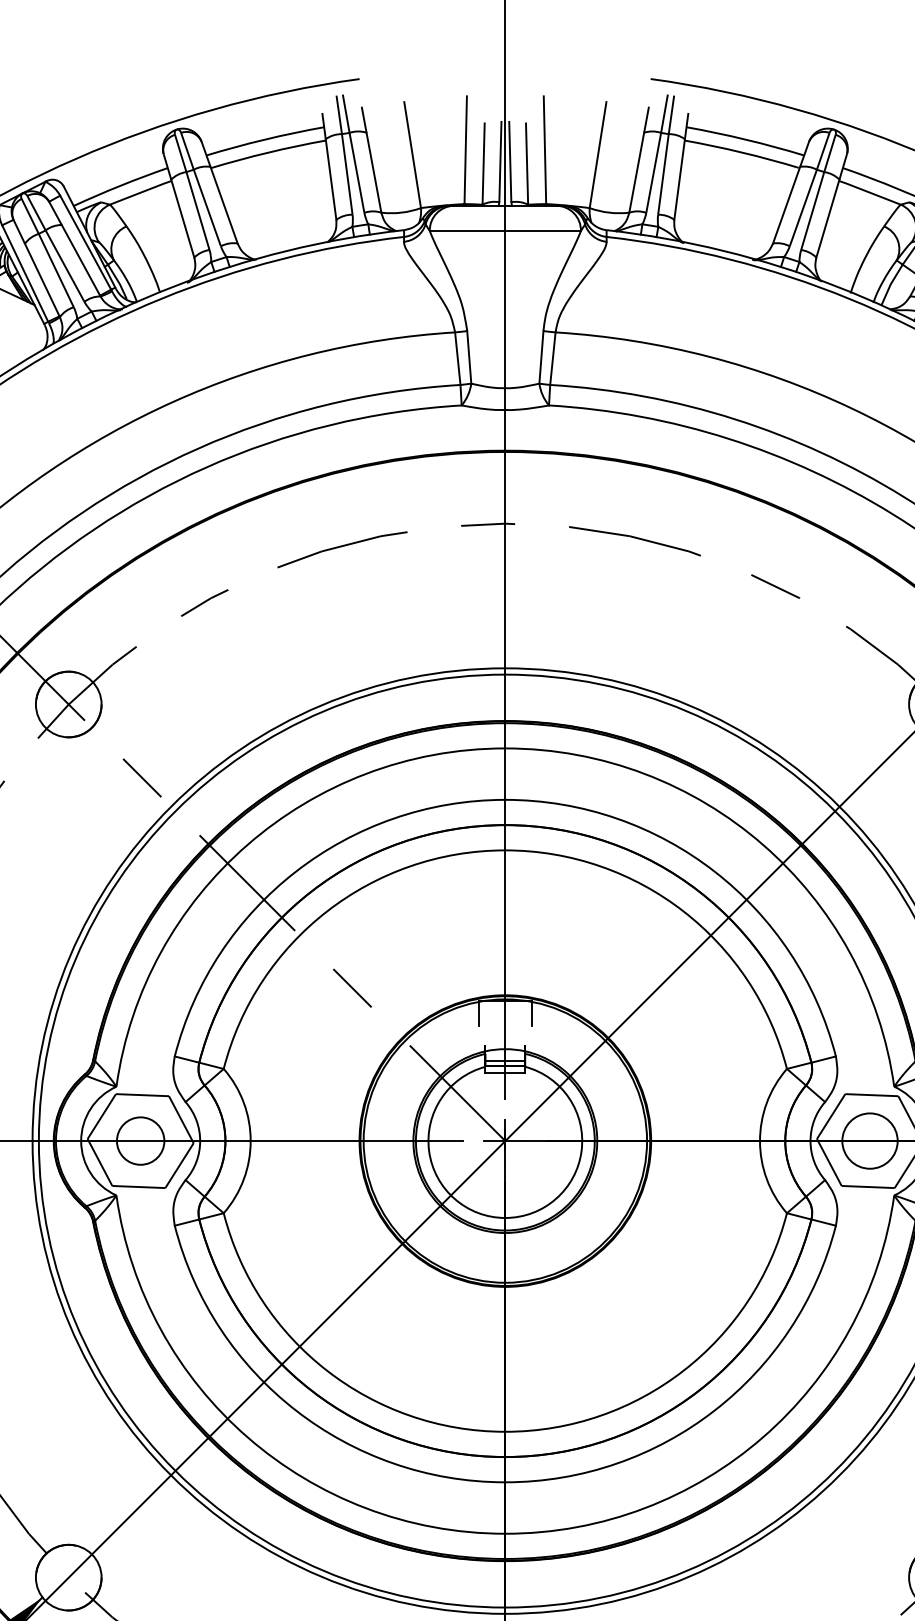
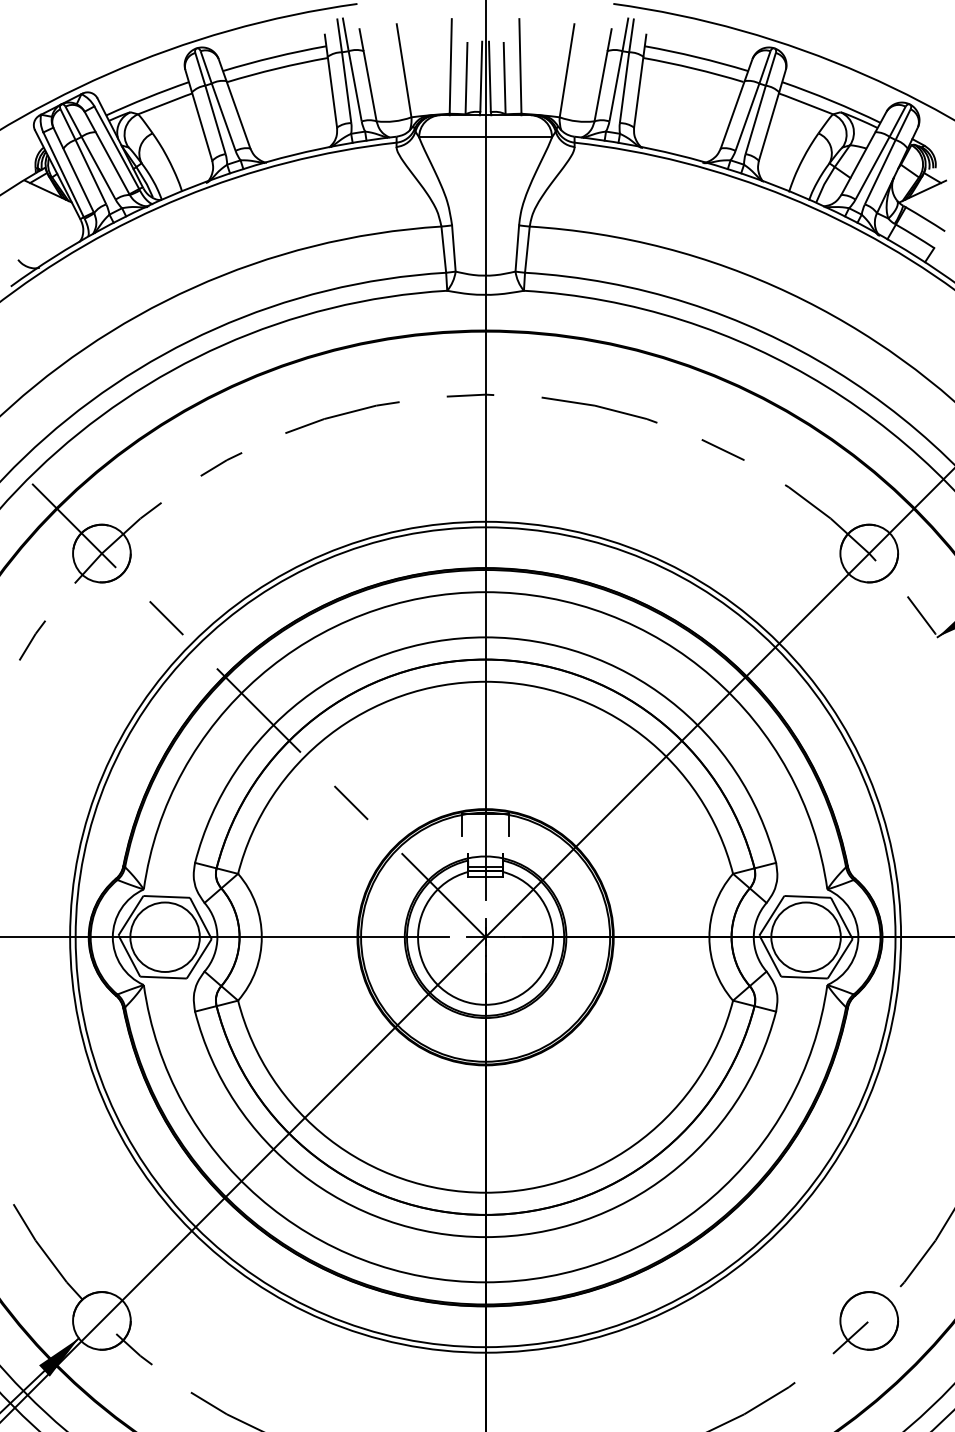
circle: (139, 1140) -> (164, 936), size x1.67
circle: (869, 1140) -> (805, 936), size x1.43

